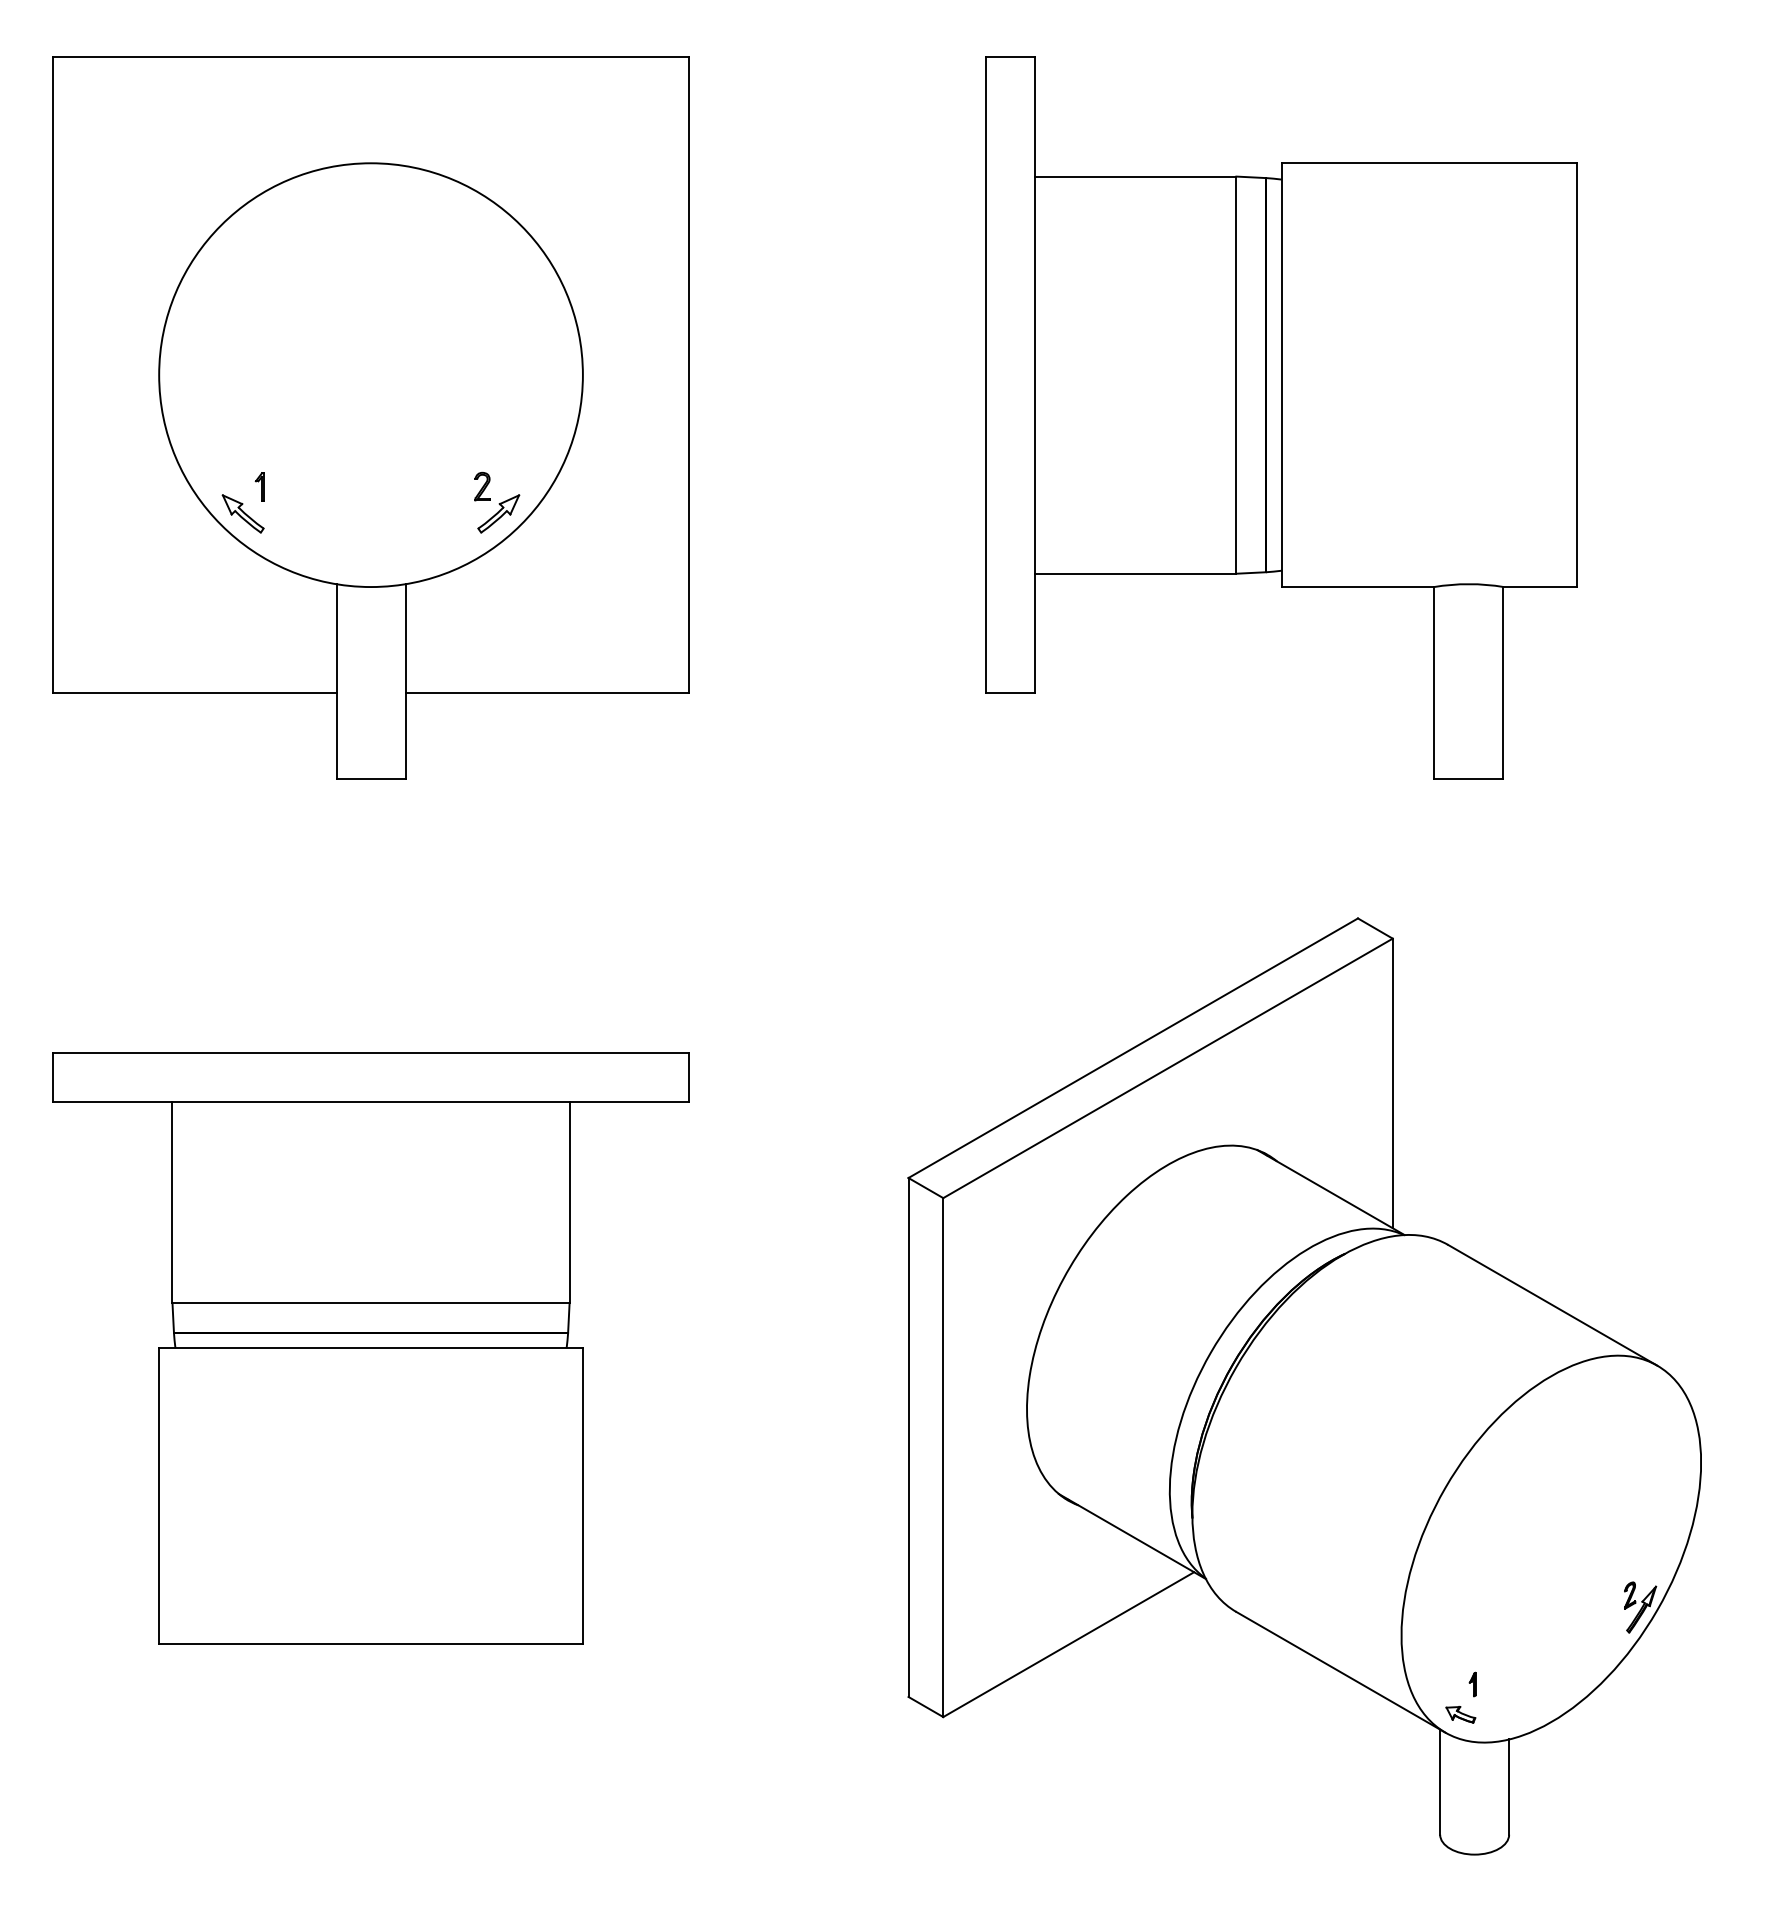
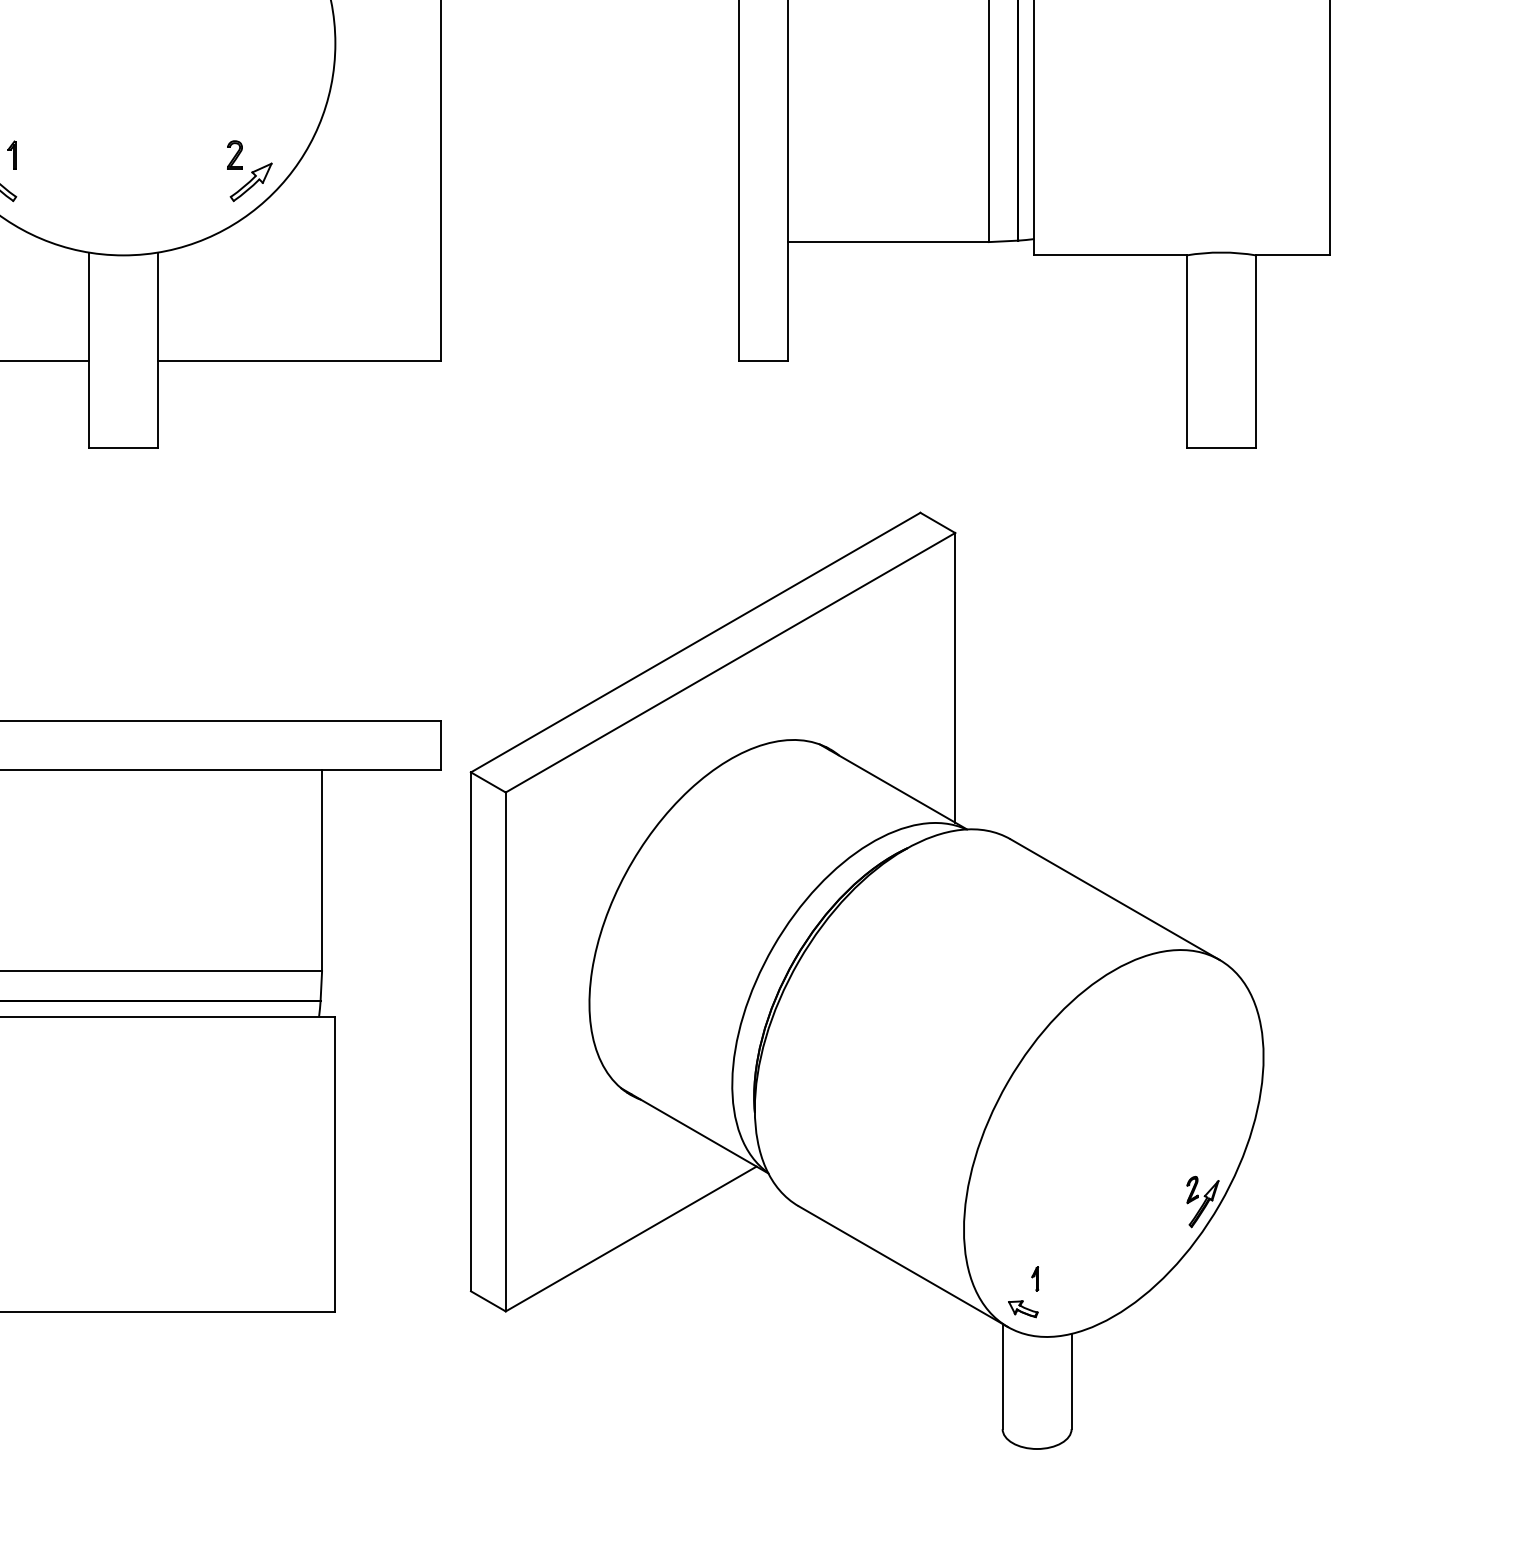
part: (1304, 1386) -> (866, 980), moved

